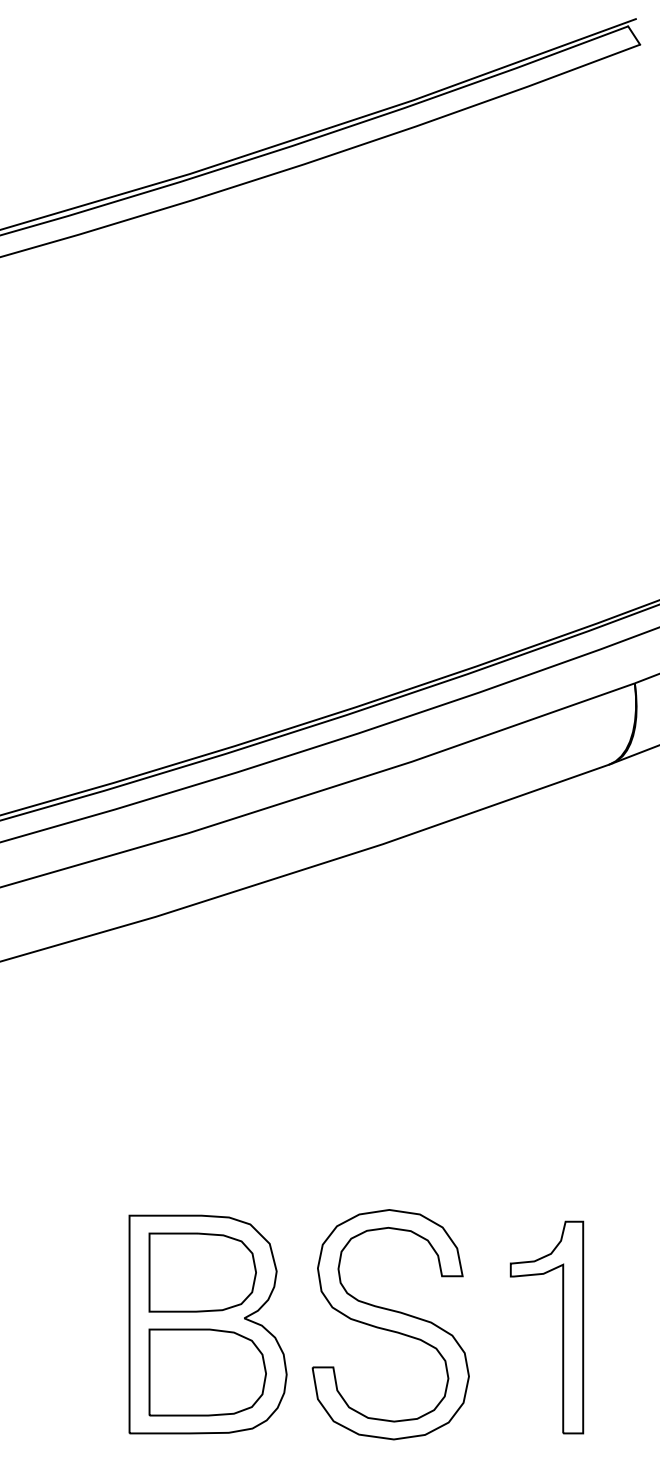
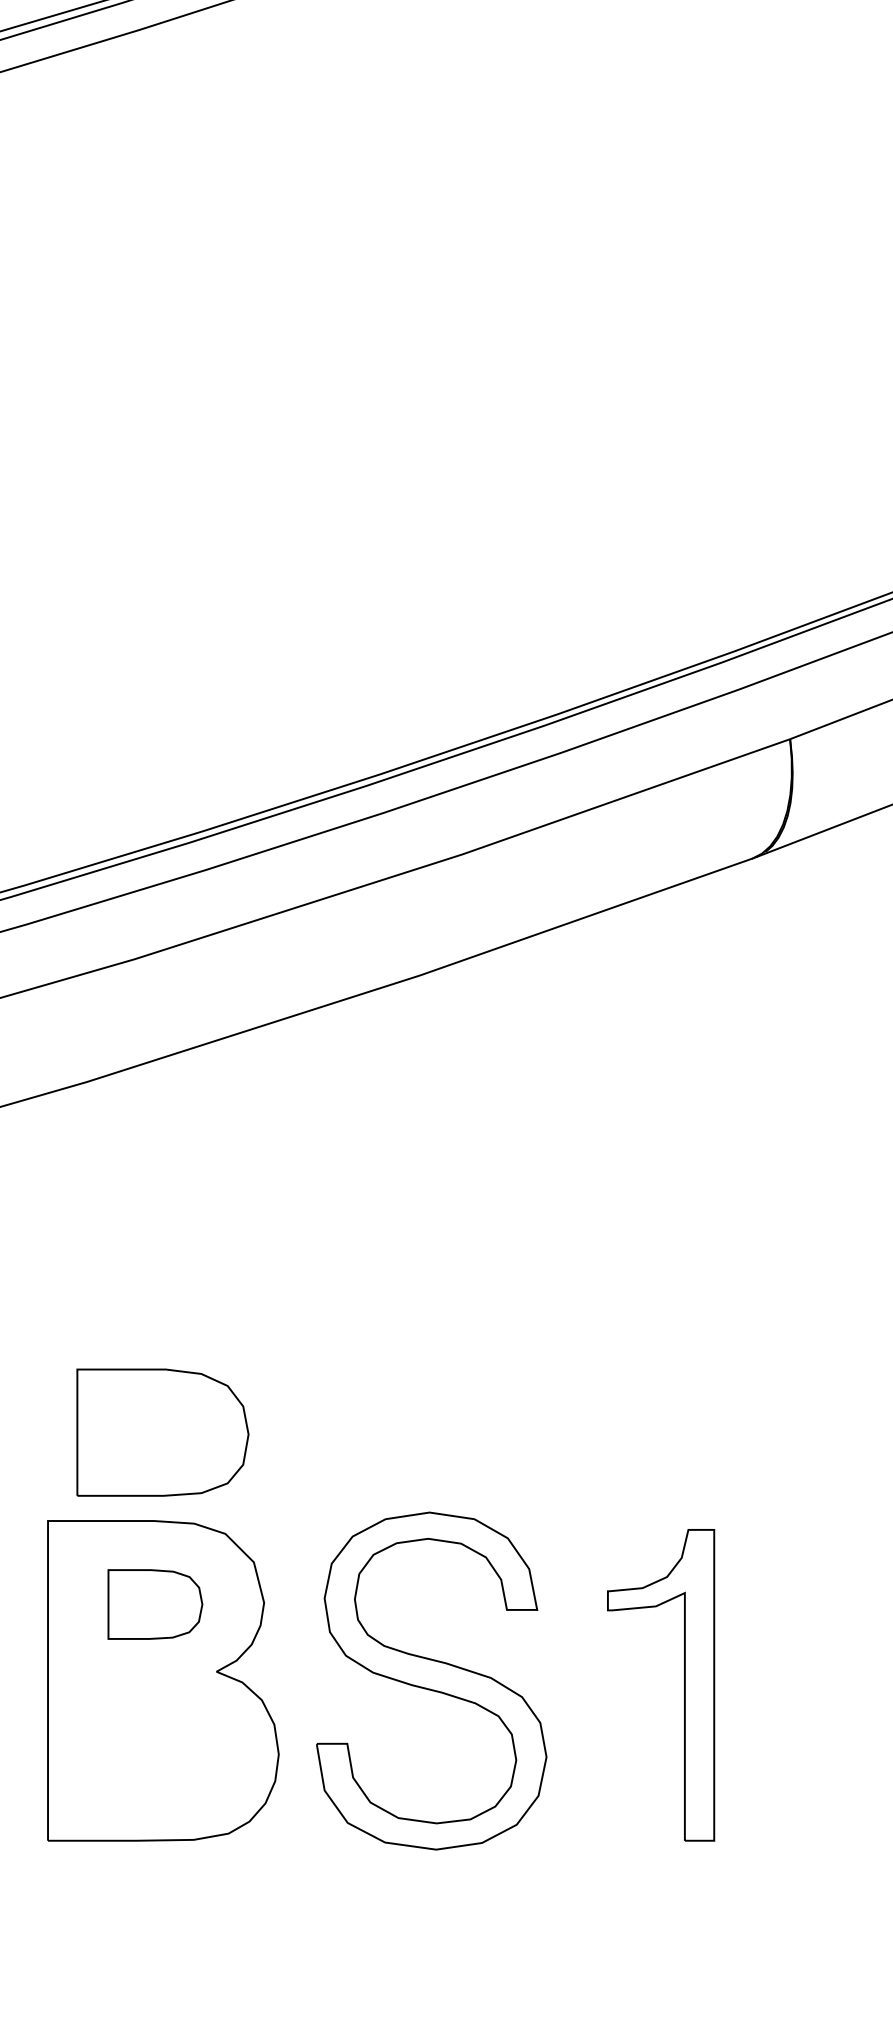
part: (202, 1272) -> (155, 1604), size x0.6
part: (207, 1372) -> (162, 1432), moved

